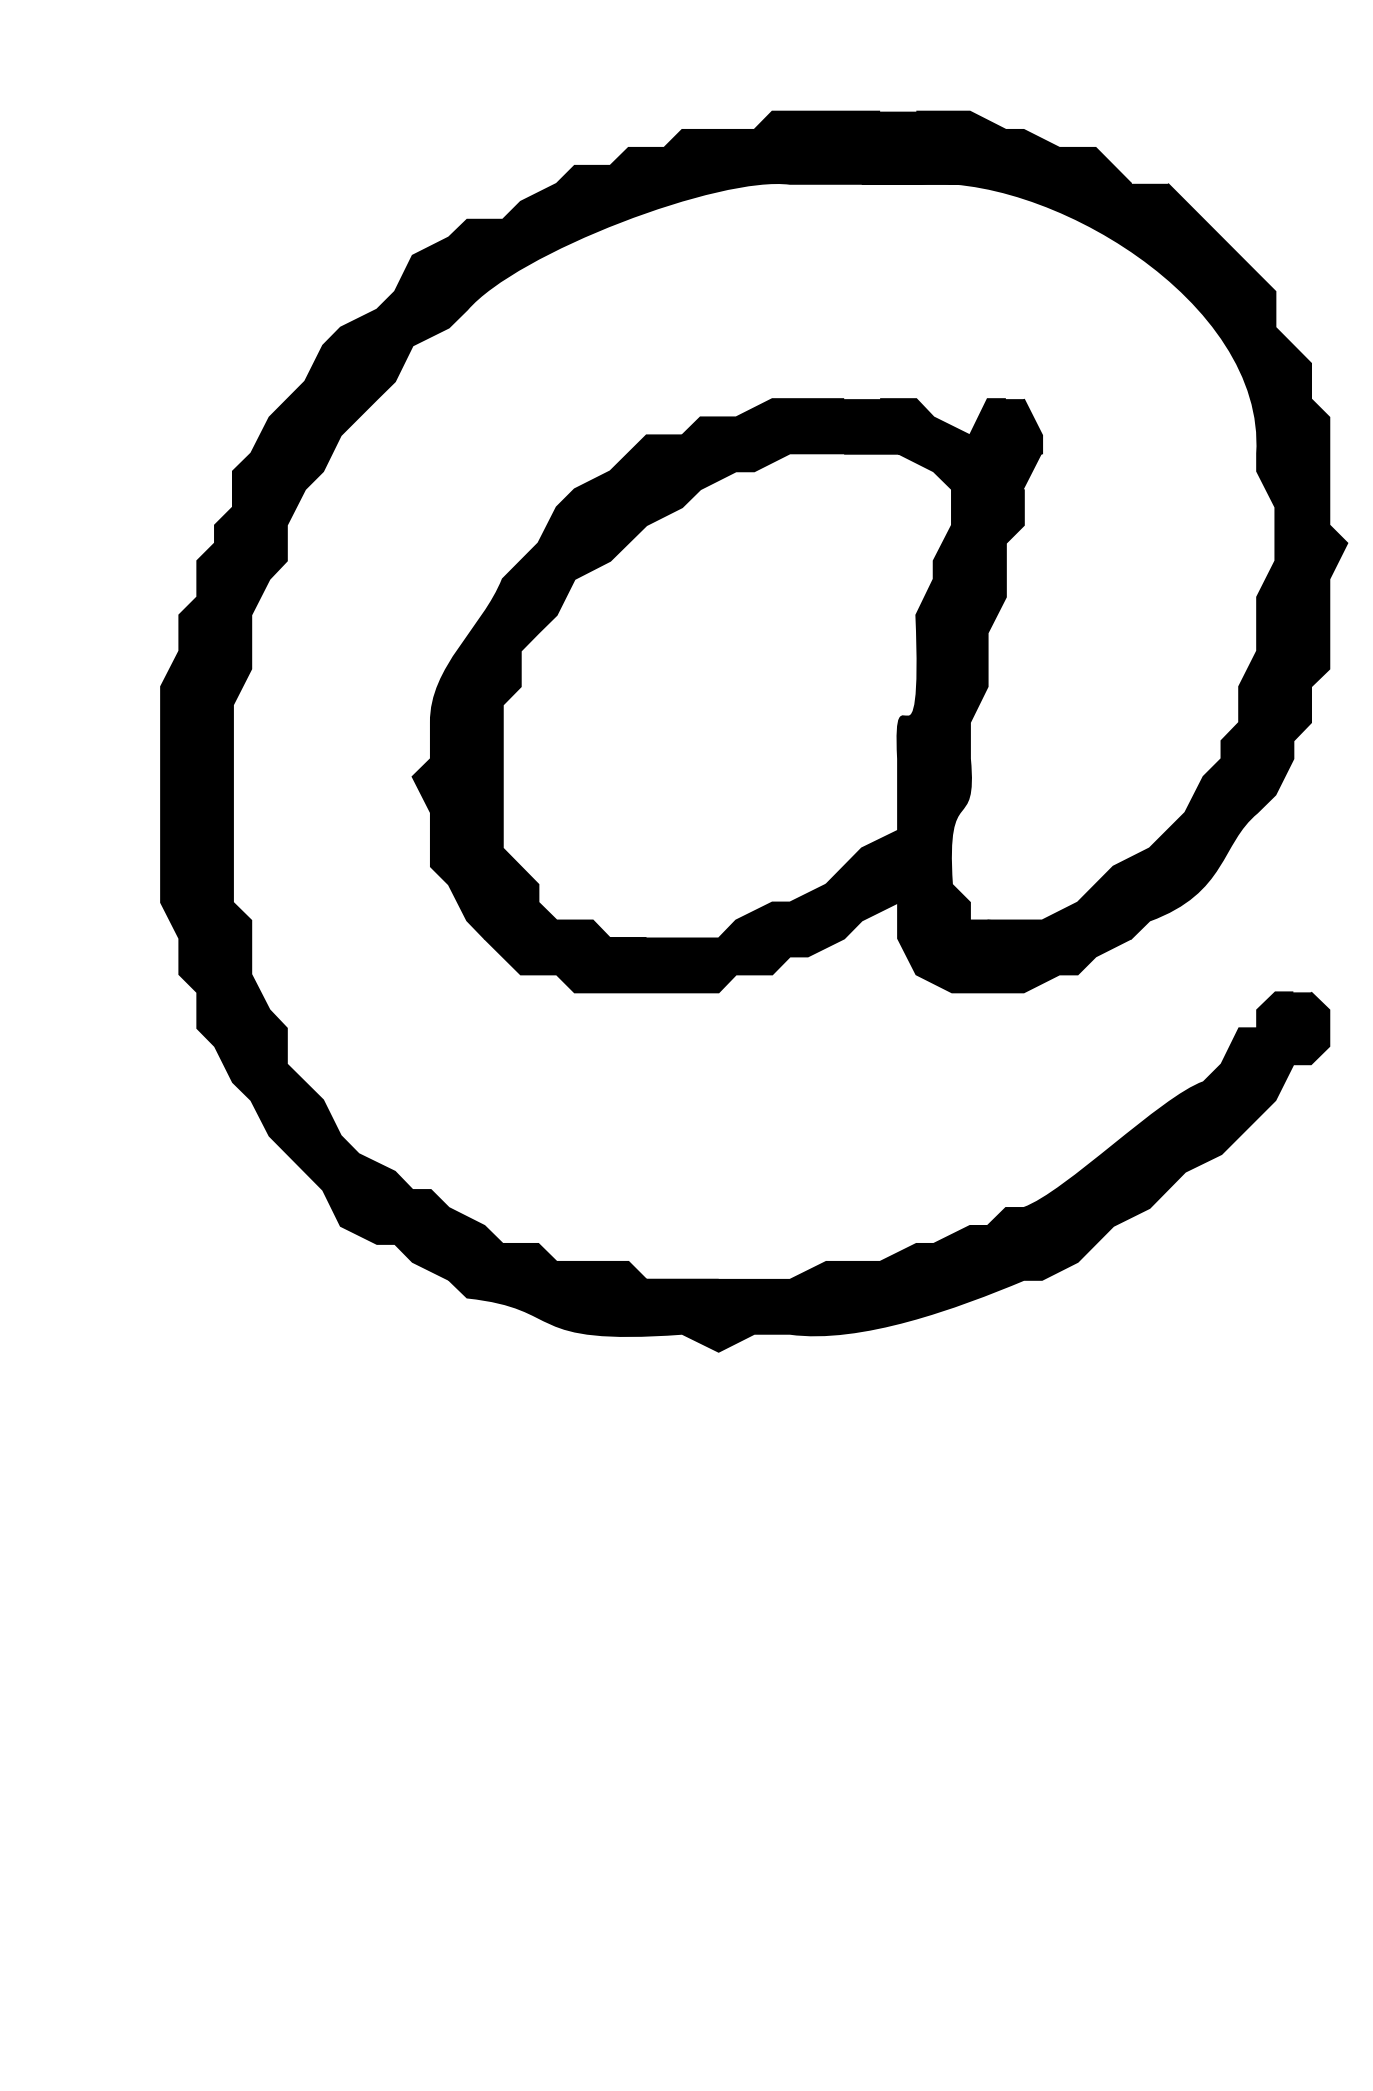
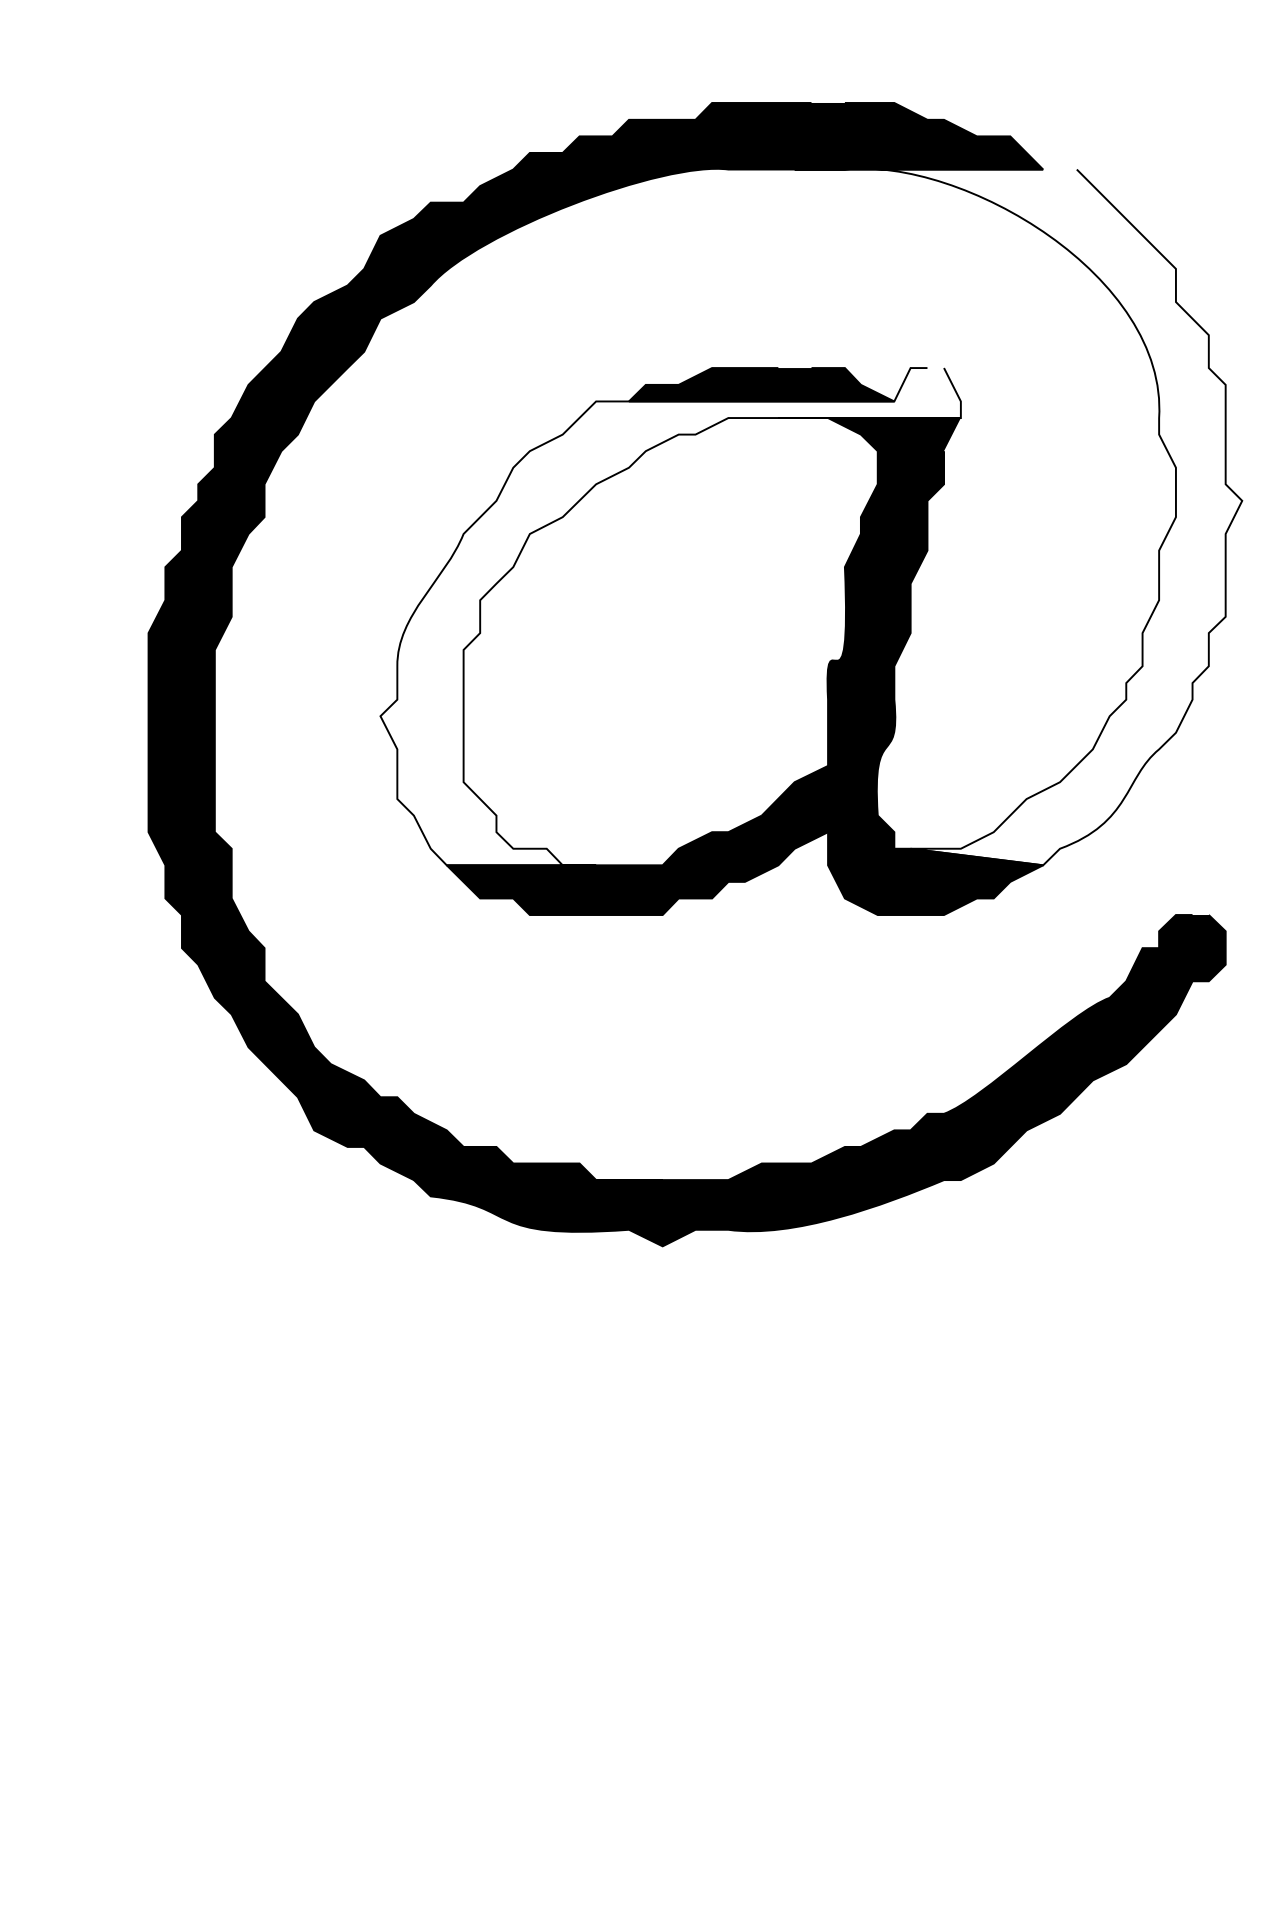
fill: (1104, 560) -> (1018, 516), removed
fill: (727, 668) -> (670, 616), removed

